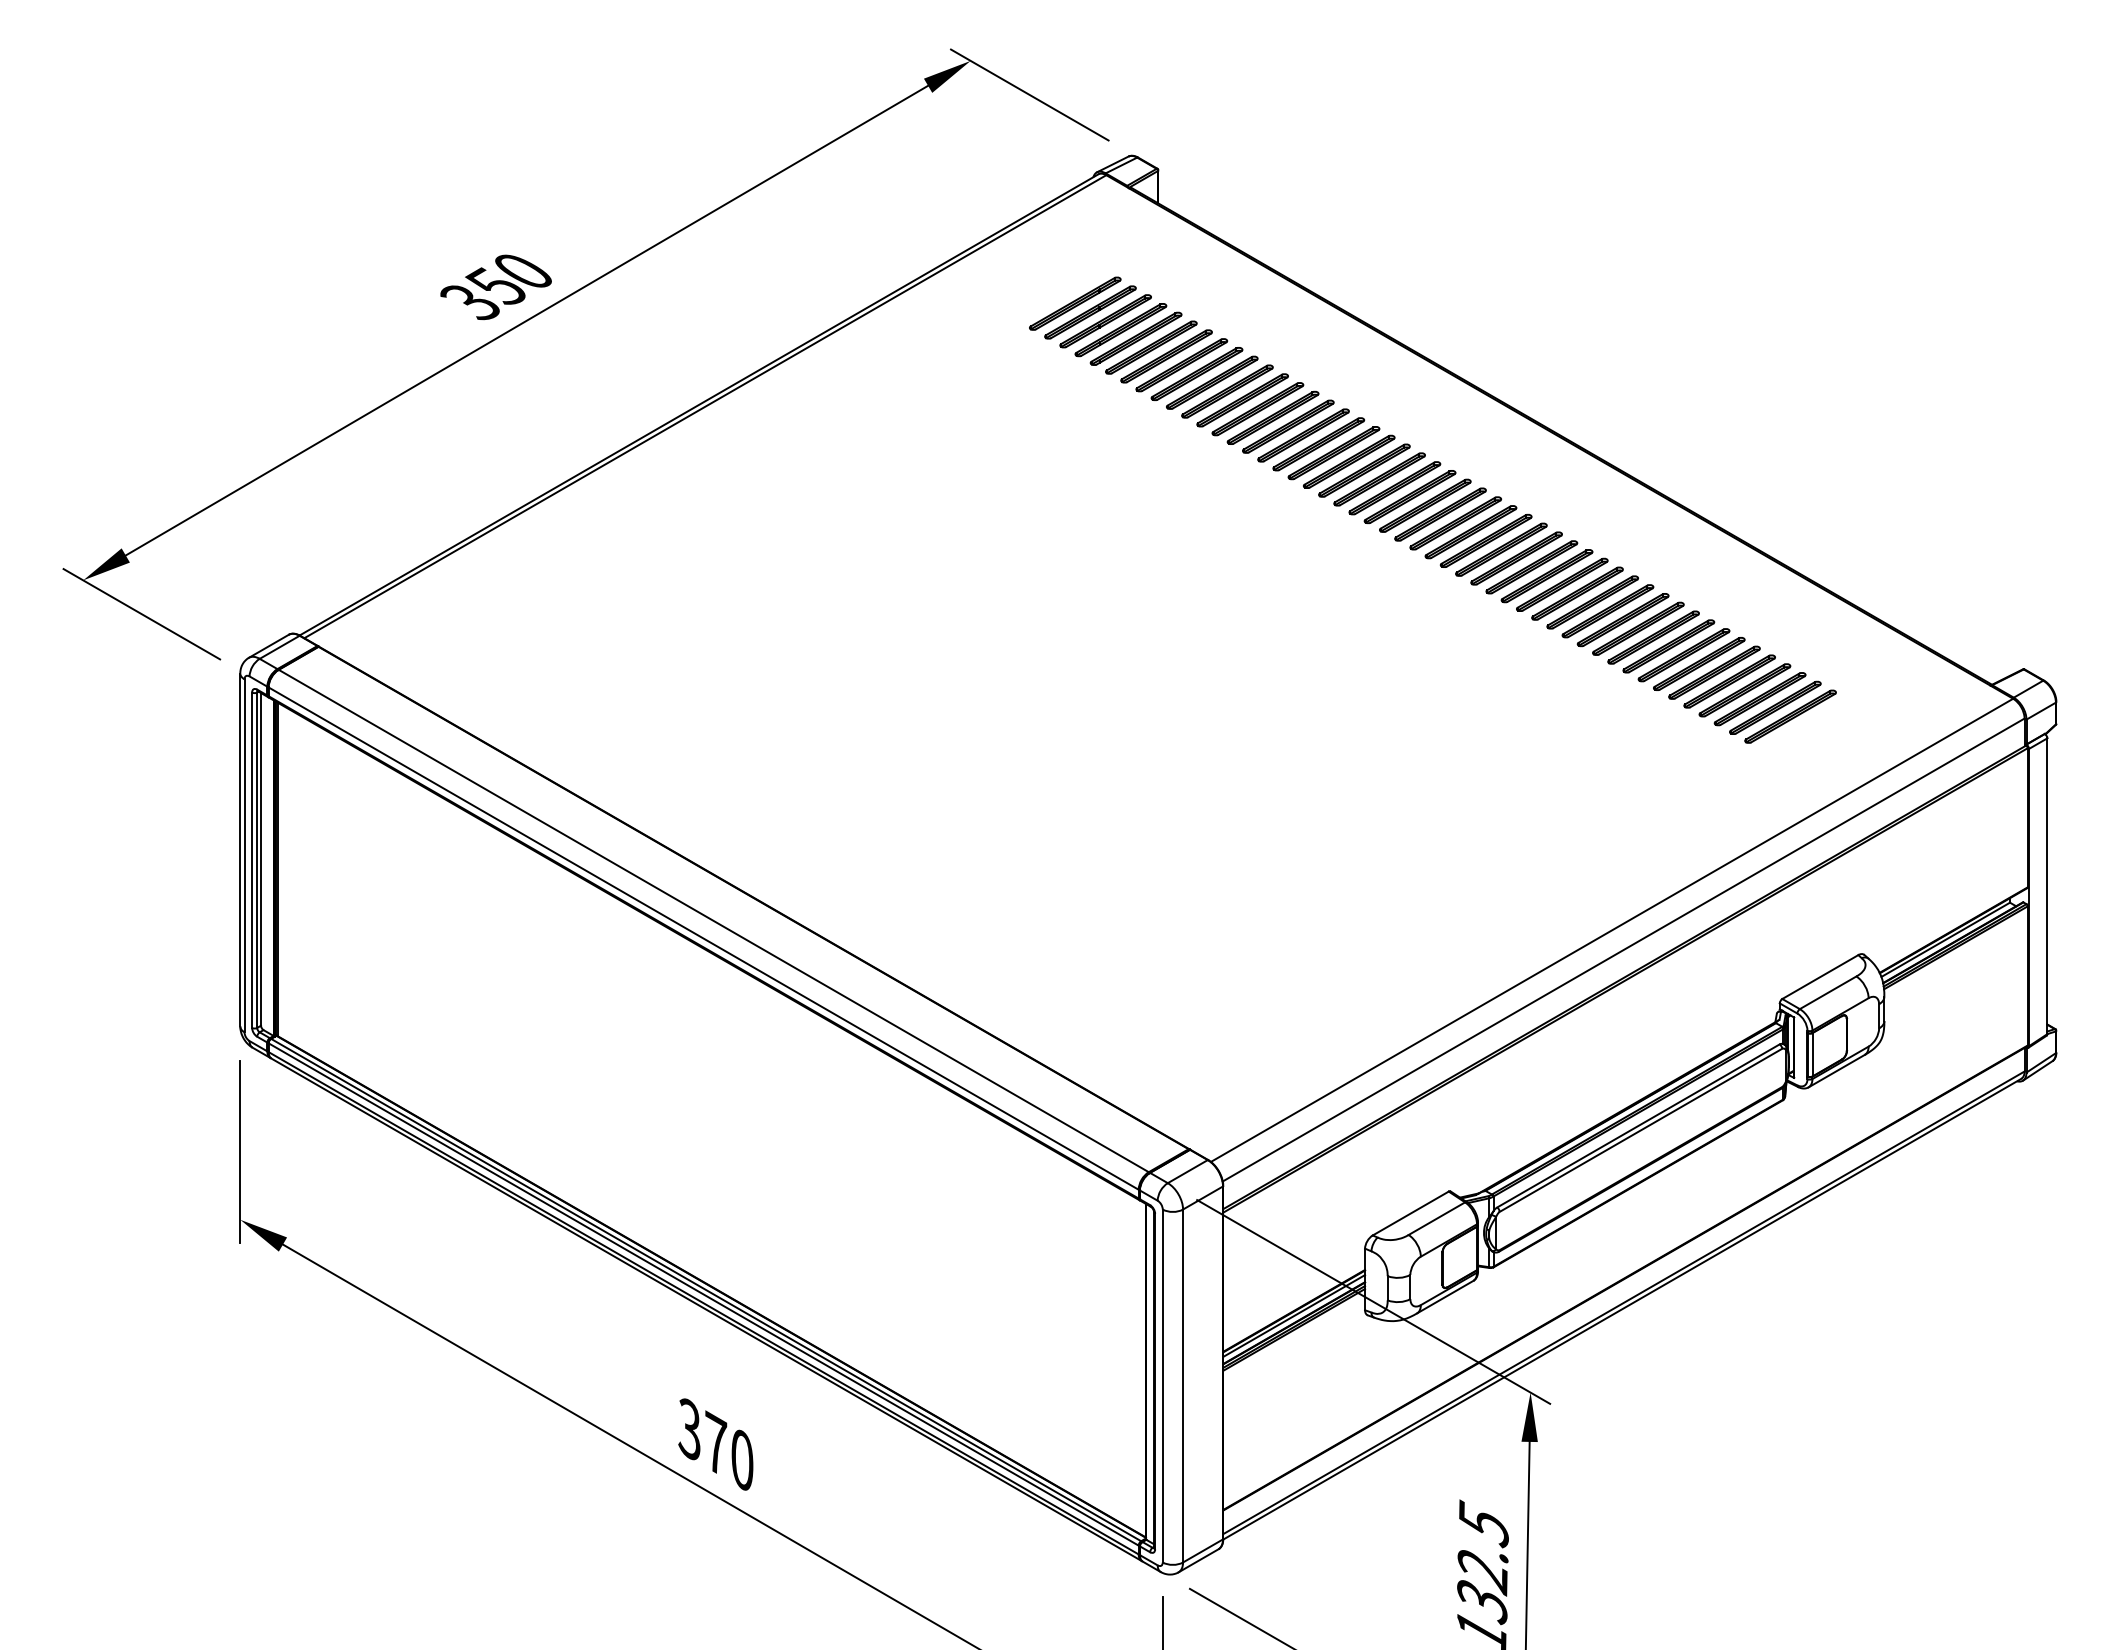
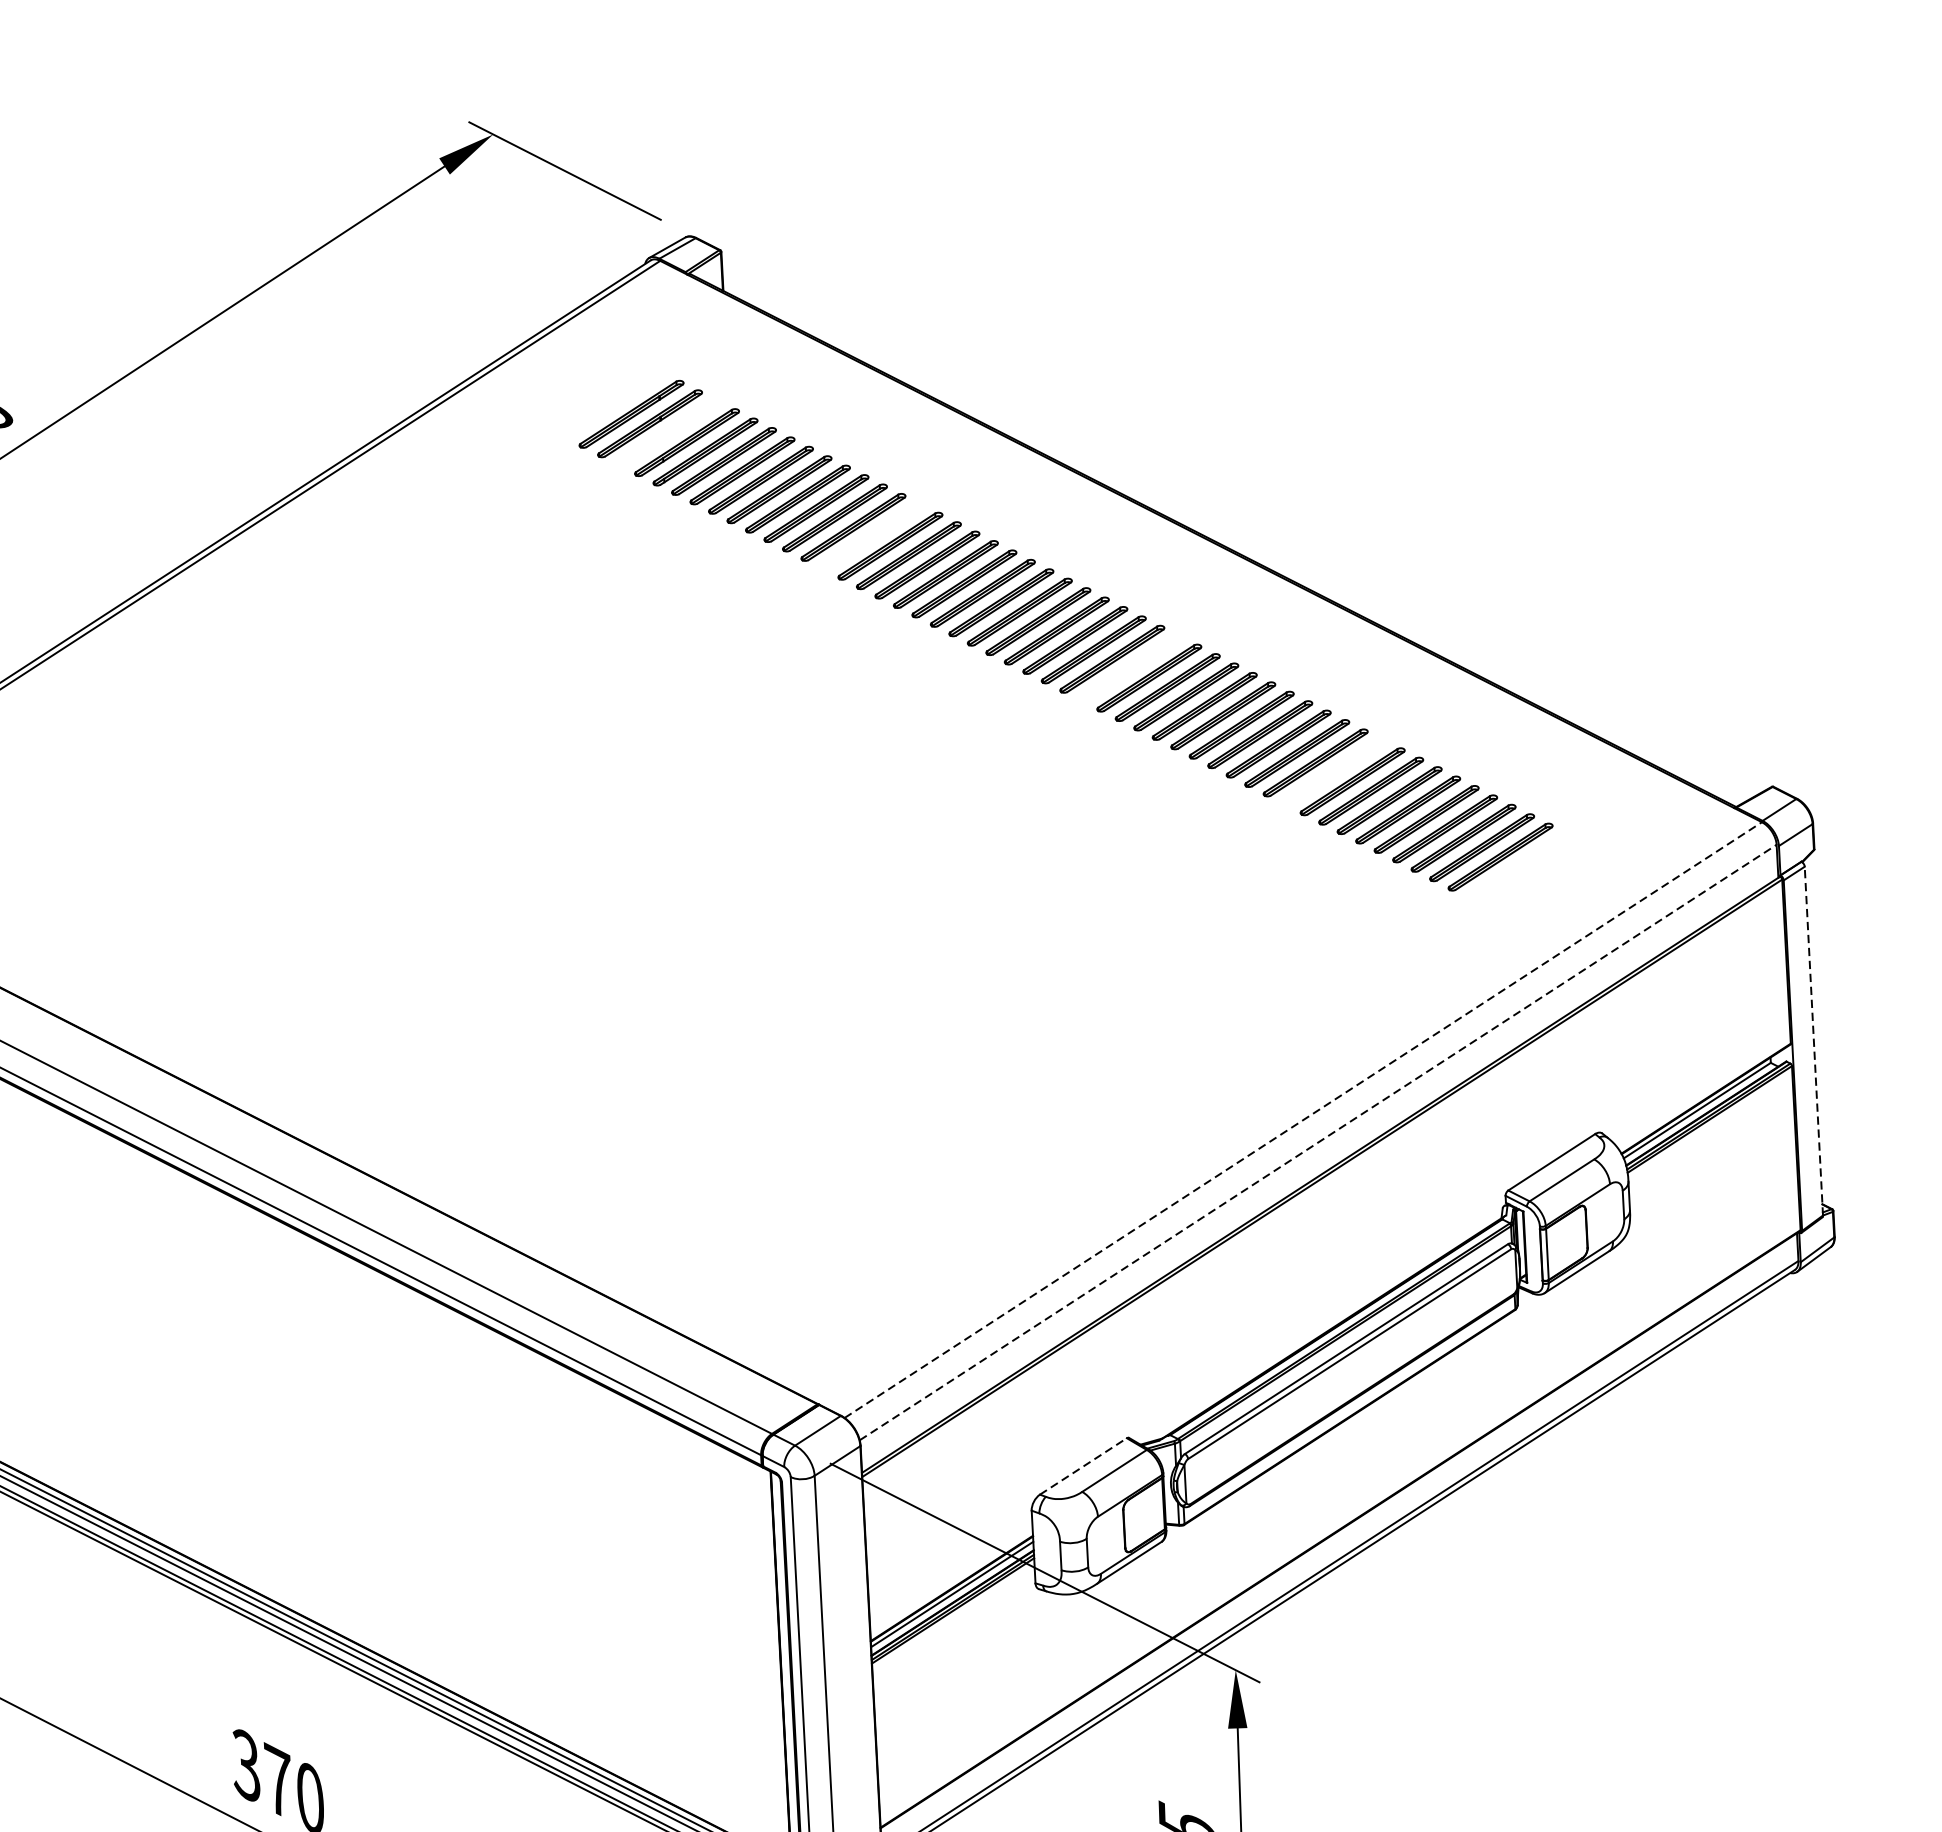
part: (1105, 321) -> (668, 433), removed
part: (1272, 417) -> (871, 536), removed
part: (1485, 540) -> (1129, 668), removed
part: (1653, 637) -> (1334, 772), removed
line: (2047, 886) -> (1814, 1041), solid -> dashed
line: (1612, 930) -> (1303, 1120), solid -> dashed
line: (1623, 950) -> (1318, 1143), solid -> dashed
line: (1410, 1213) -> (1083, 1466), solid -> dashed

